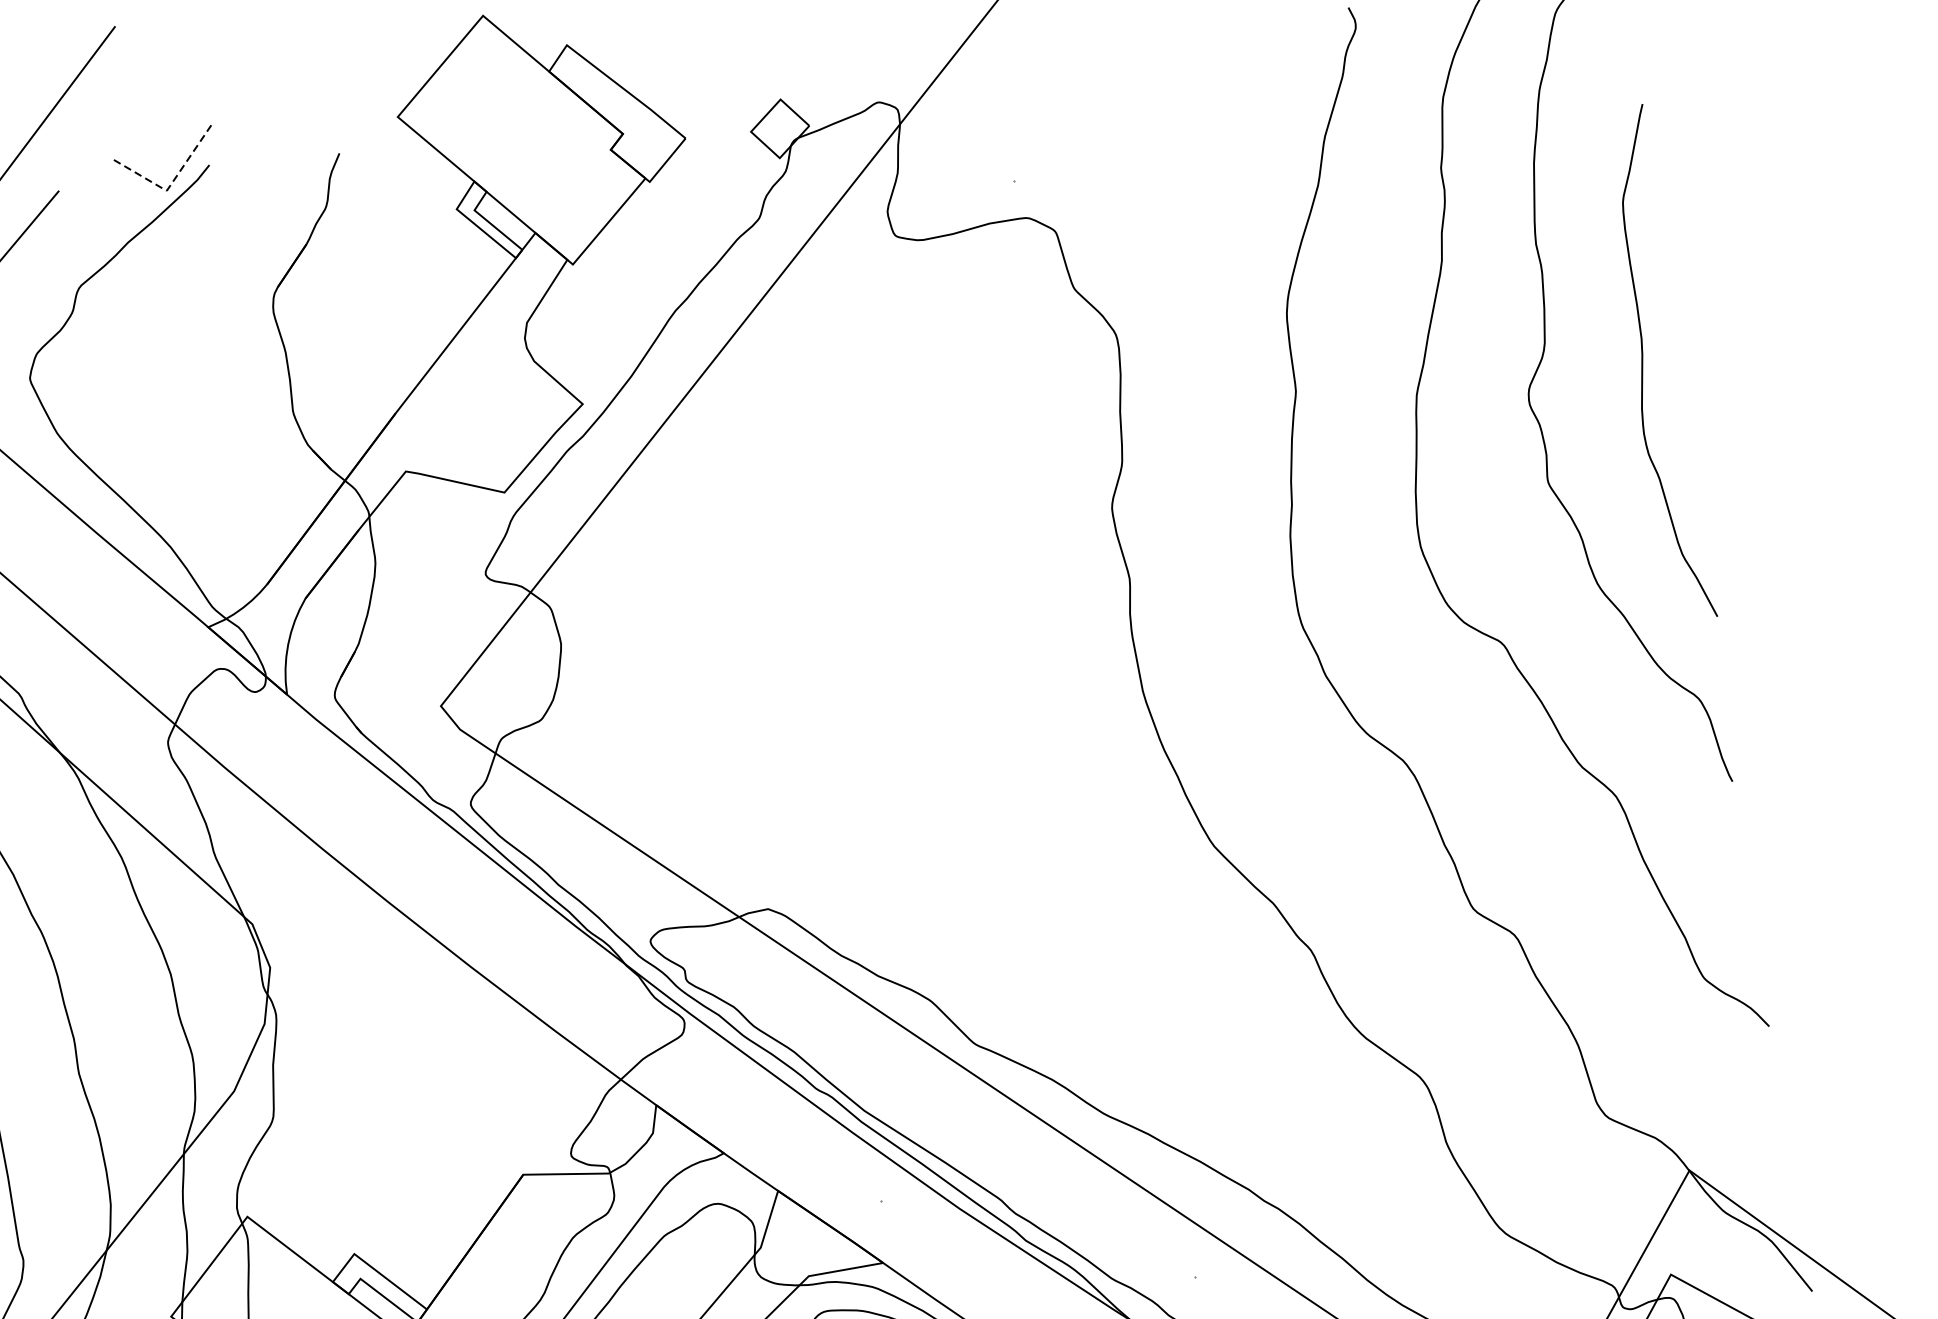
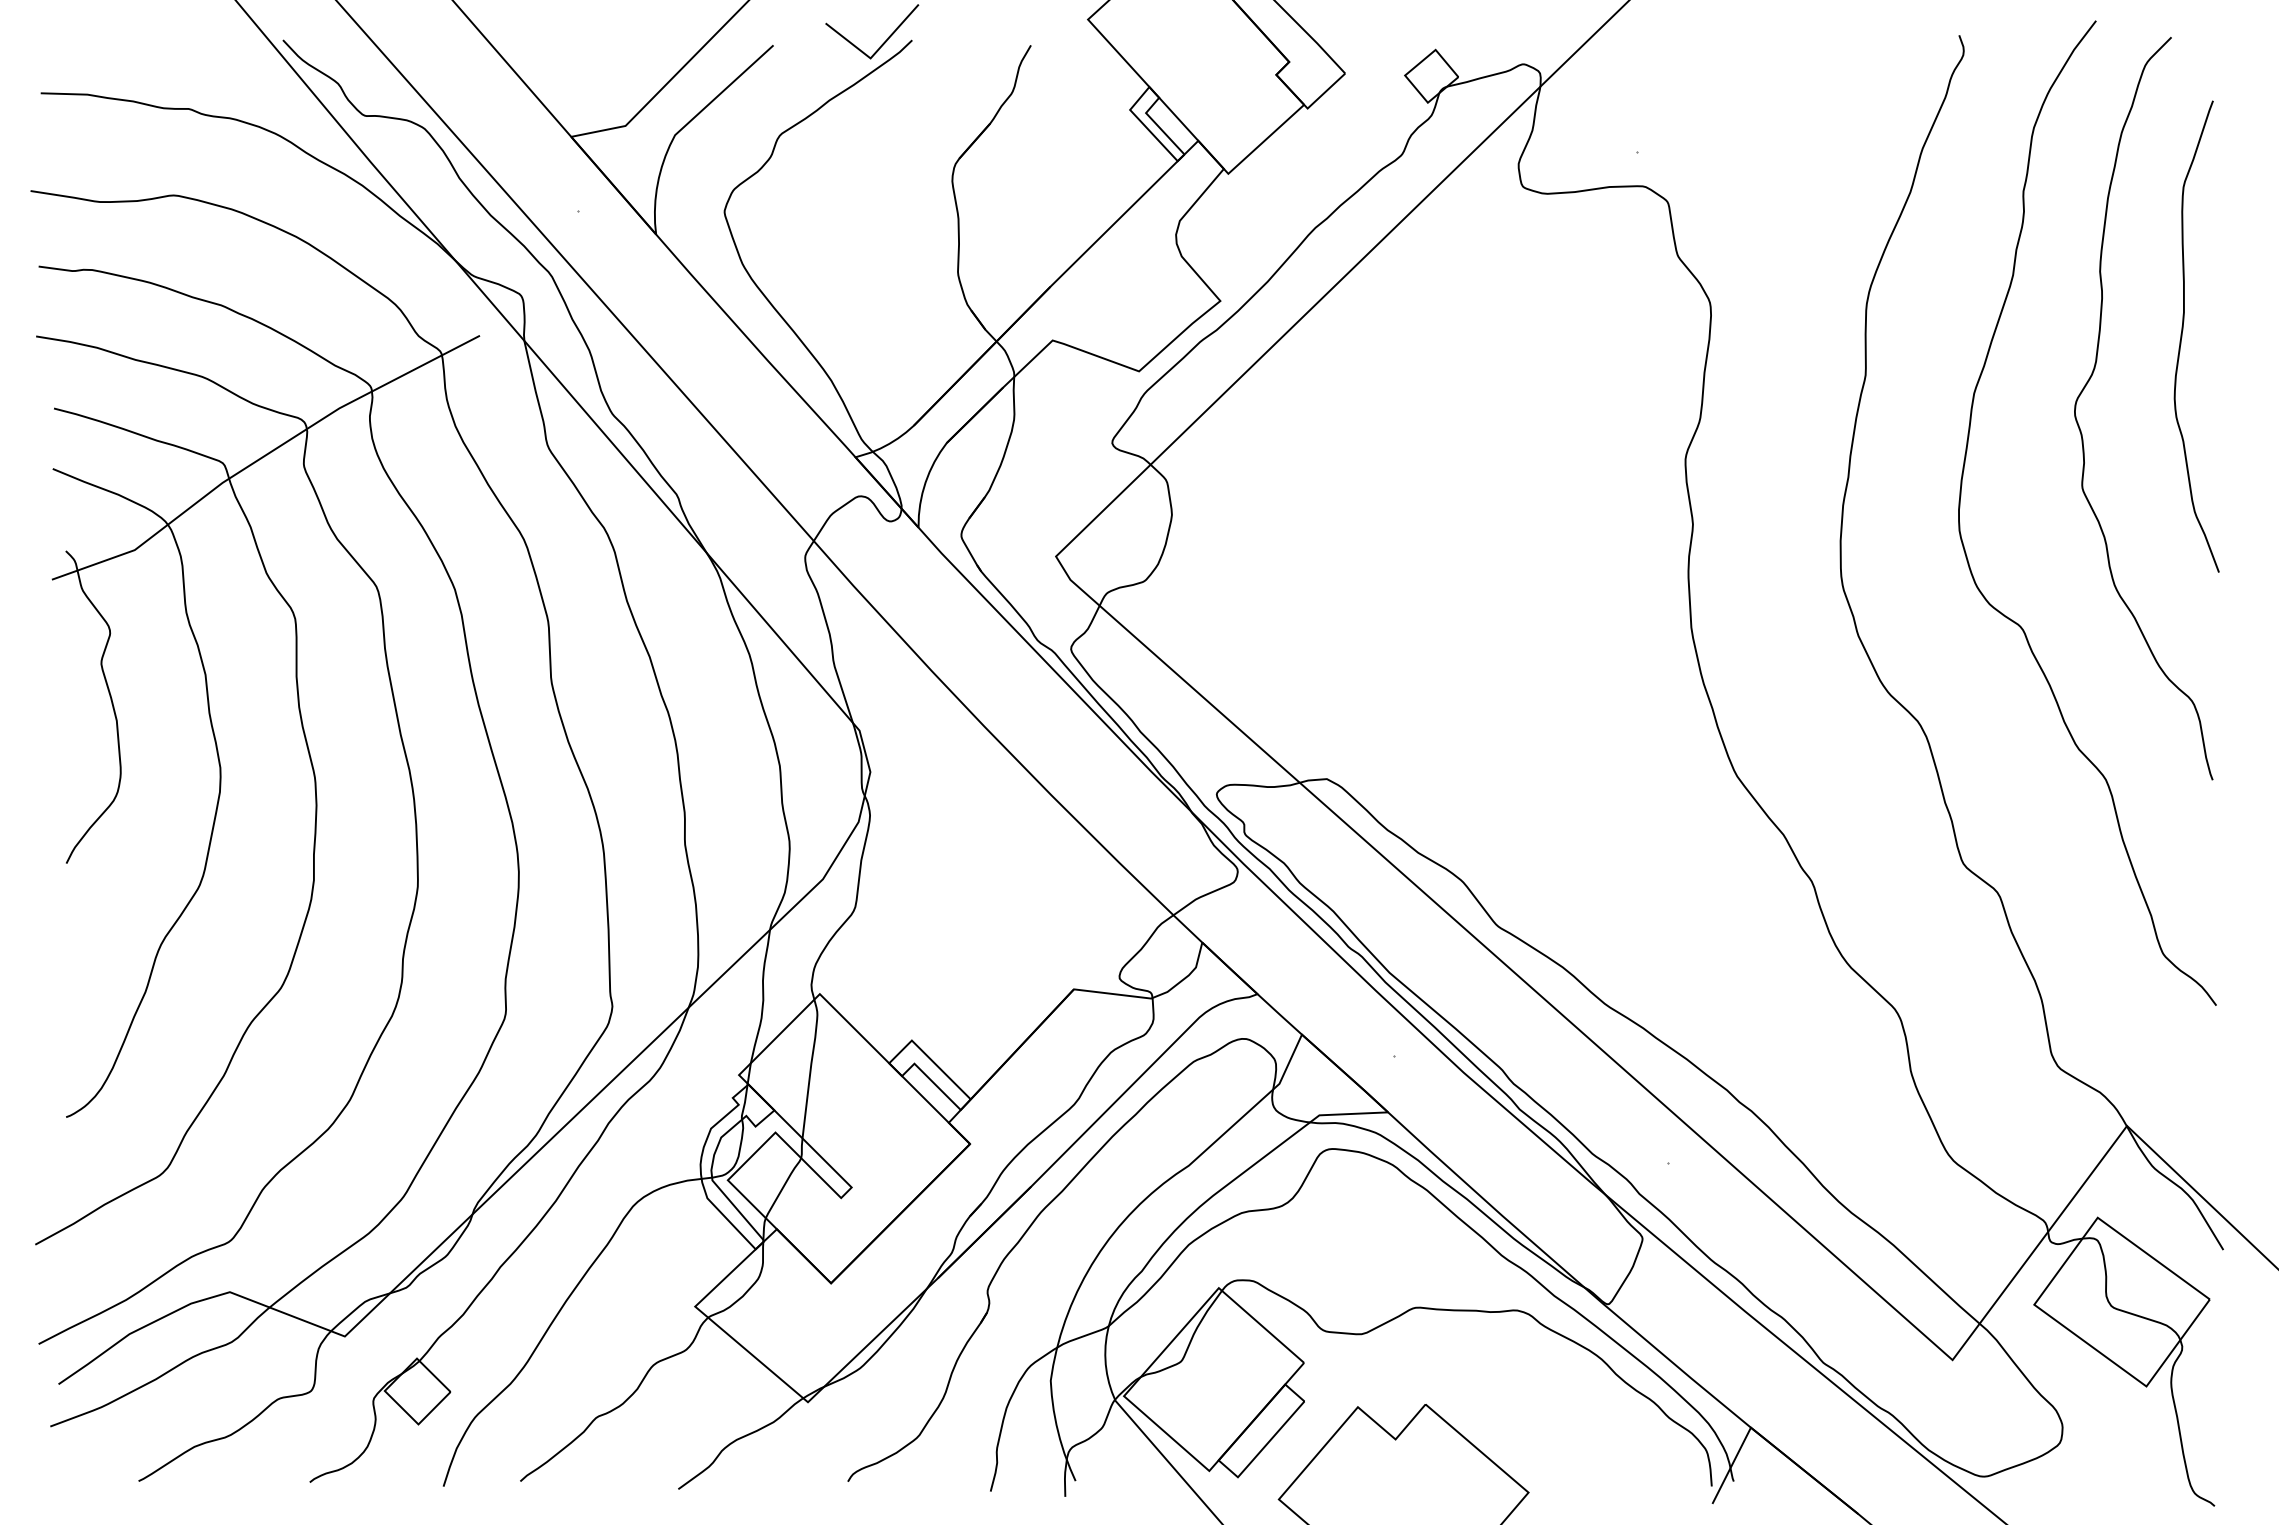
line: (171, 184) -> (875, 53), dashed -> solid
curve: (1643, 365) -> (2182, 336), moved

